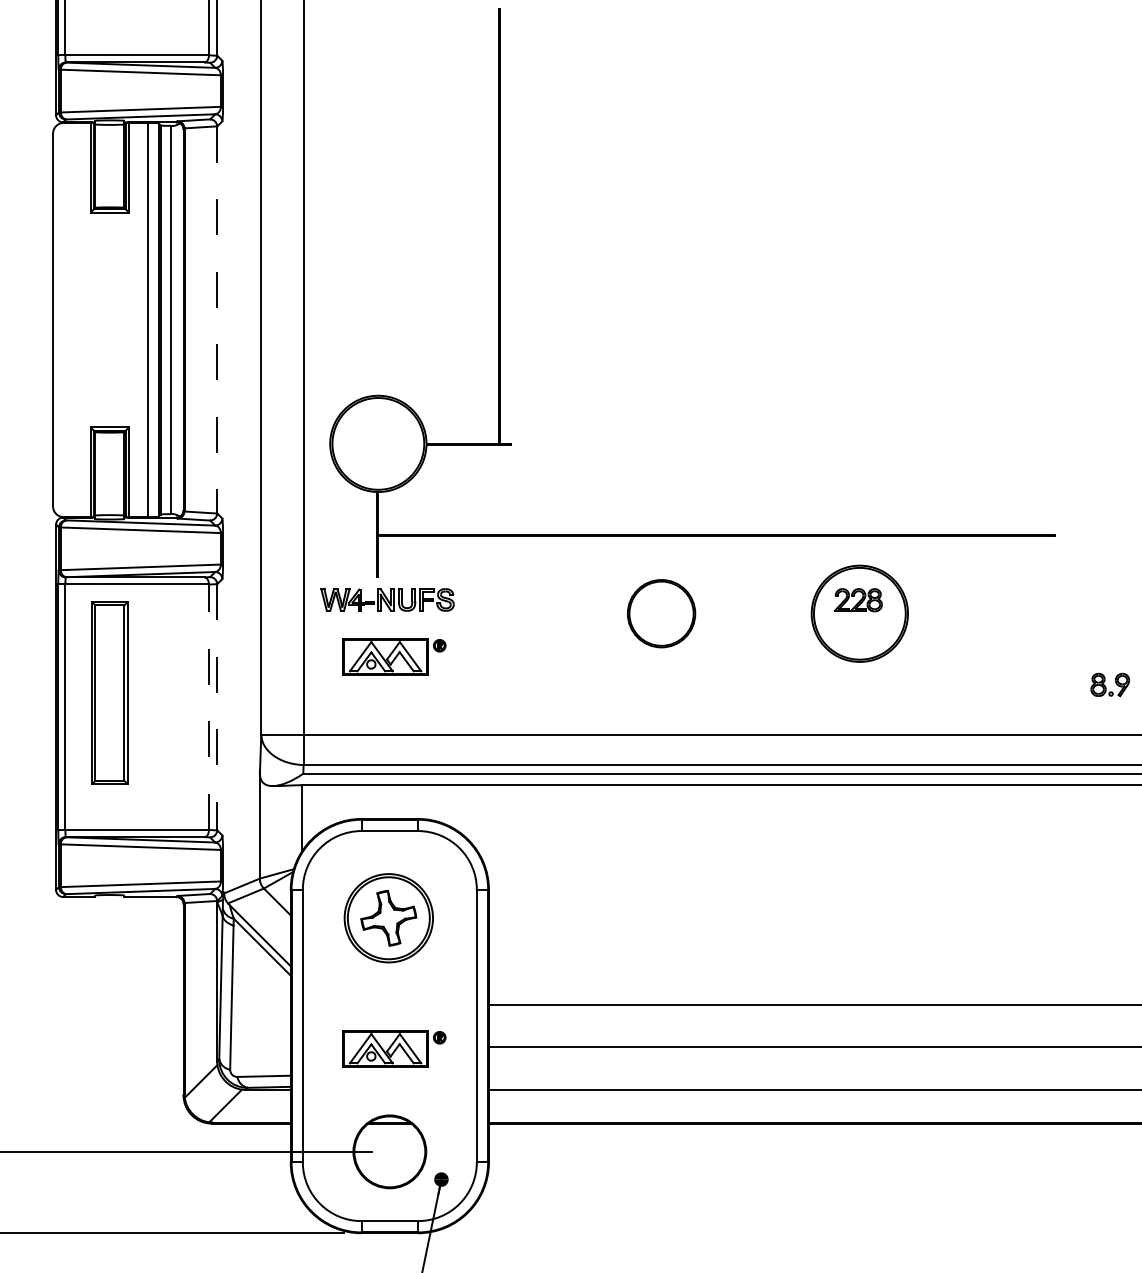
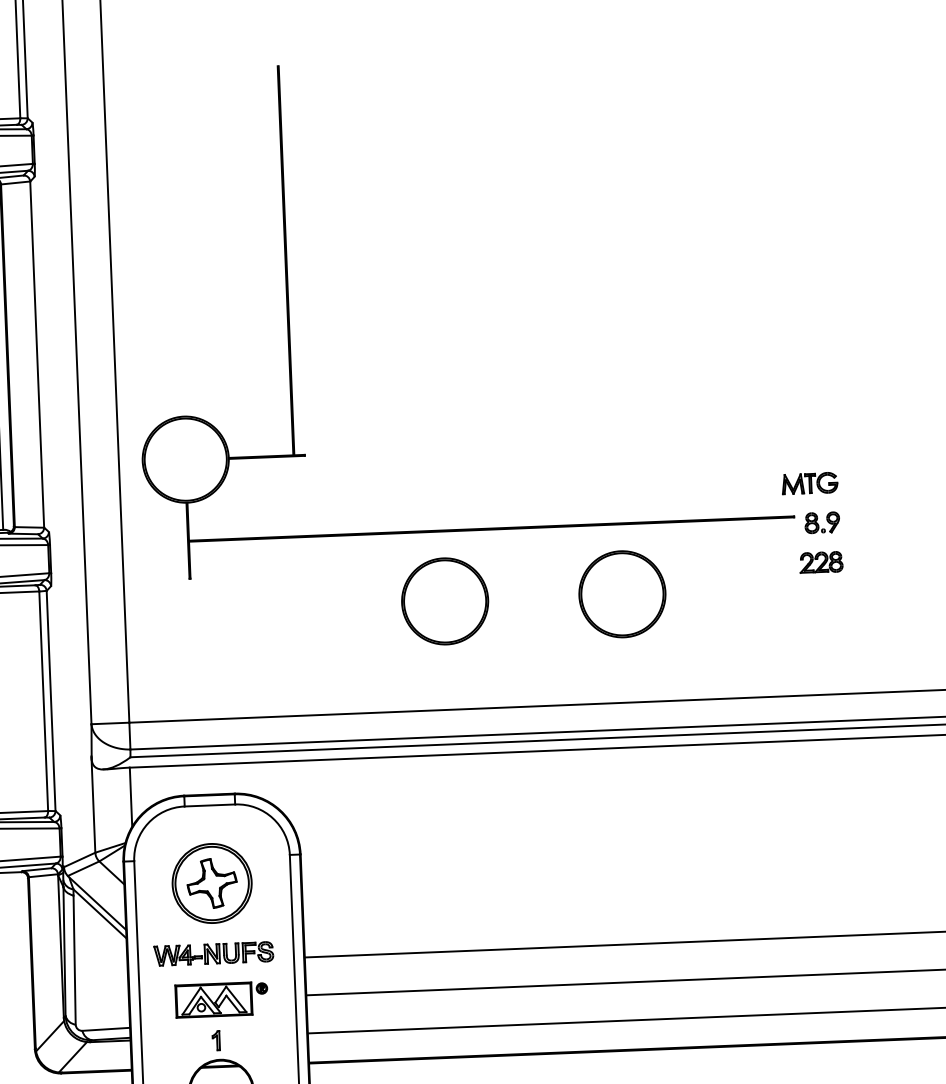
line: (217, 320) -> (37, 355), dashed -> solid
part: (1073, 498) -> (809, 483), added
part: (387, 599) -> (213, 953), moved
part: (857, 600) -> (820, 562), moved
part: (661, 613) -> (445, 601), size x1.43
part: (394, 656) -> (207, 649), removed
part: (1110, 684) -> (822, 522), moved
line: (208, 707) -> (43, 701), dashed -> solid
line: (217, 707) -> (51, 701), dashed -> solid
part: (386, 1093) -> (216, 1040), added

